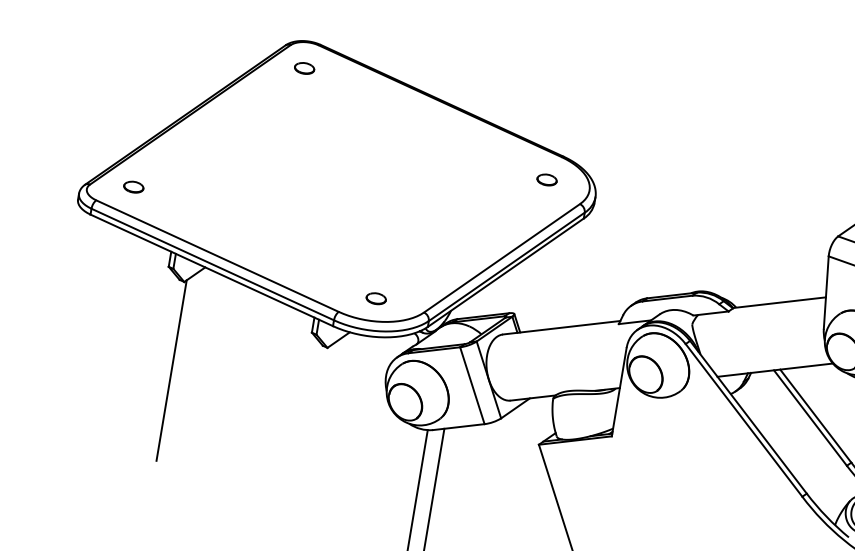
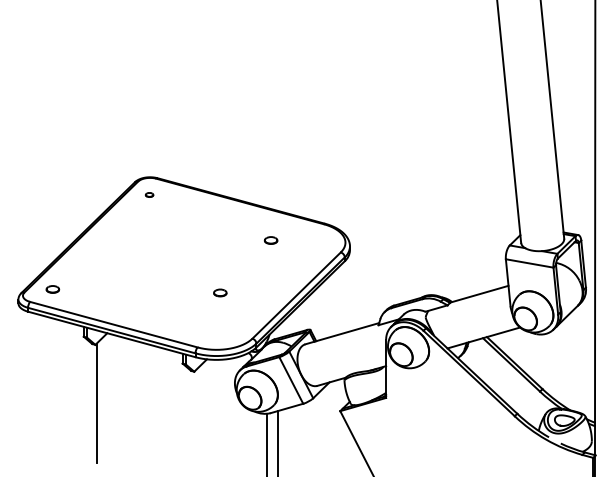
part: (304, 67) -> (149, 194), size x0.6
part: (546, 179) -> (270, 240), moved
part: (376, 298) -> (220, 292), moved

